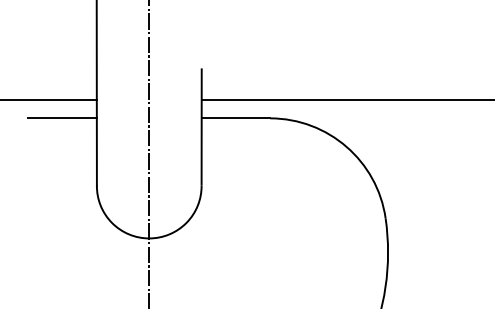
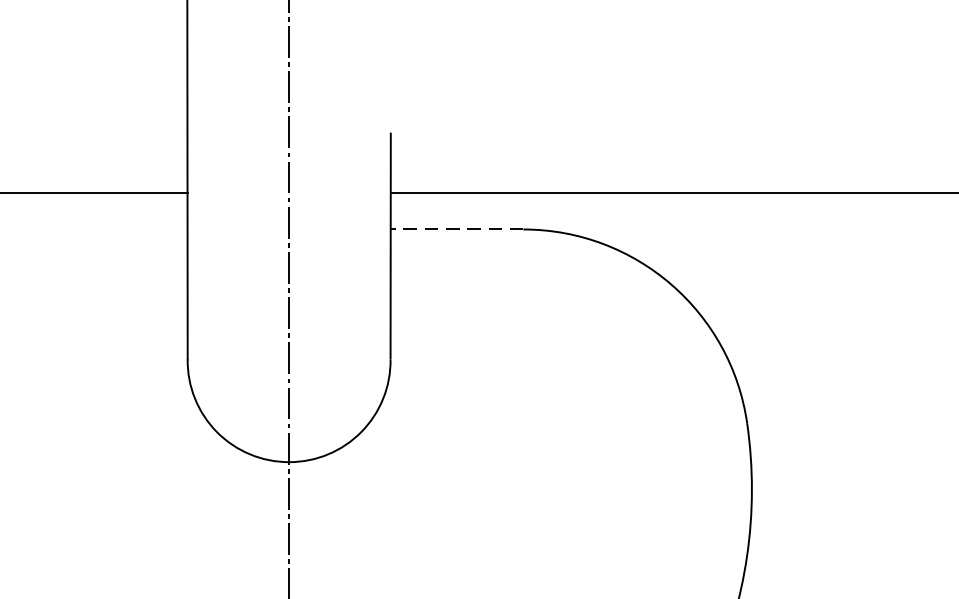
line: (61, 118) -> (119, 229), removed
line: (235, 118) -> (456, 229), solid -> dashed

